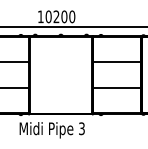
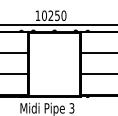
text: (64, 16) -> (57, 15), 10200 -> 10250

